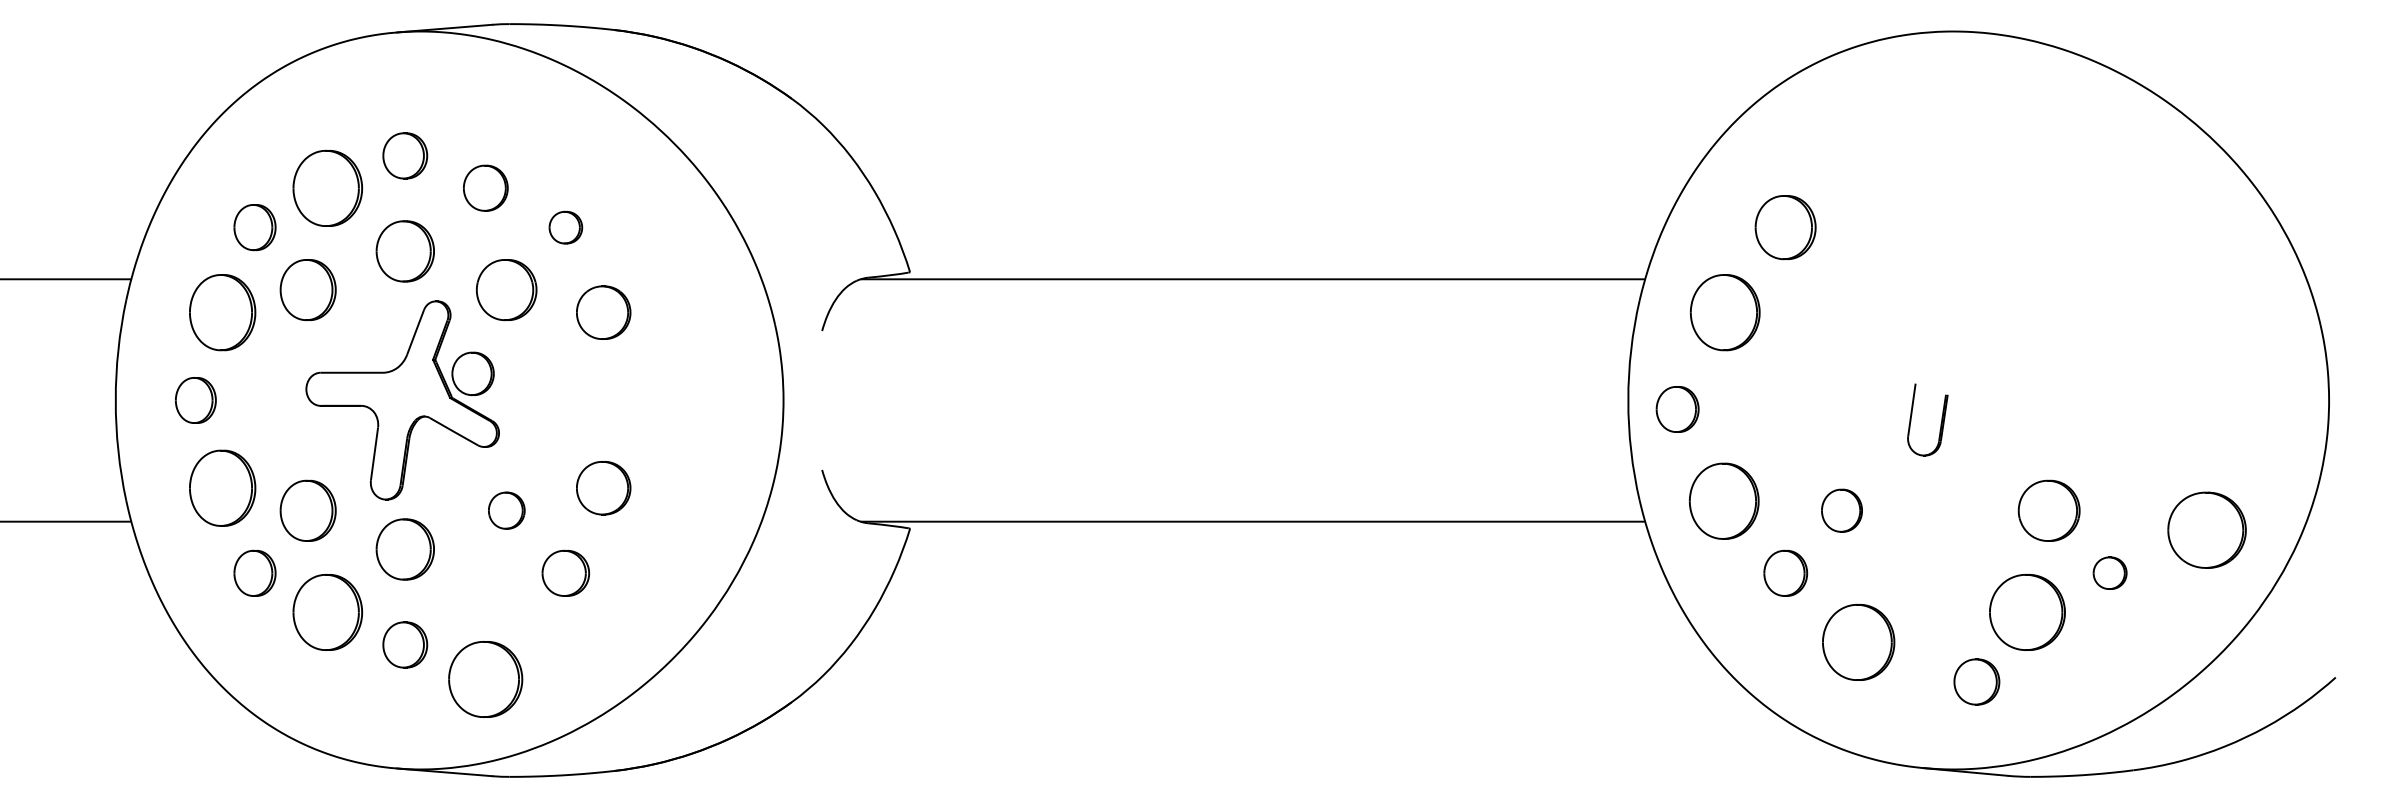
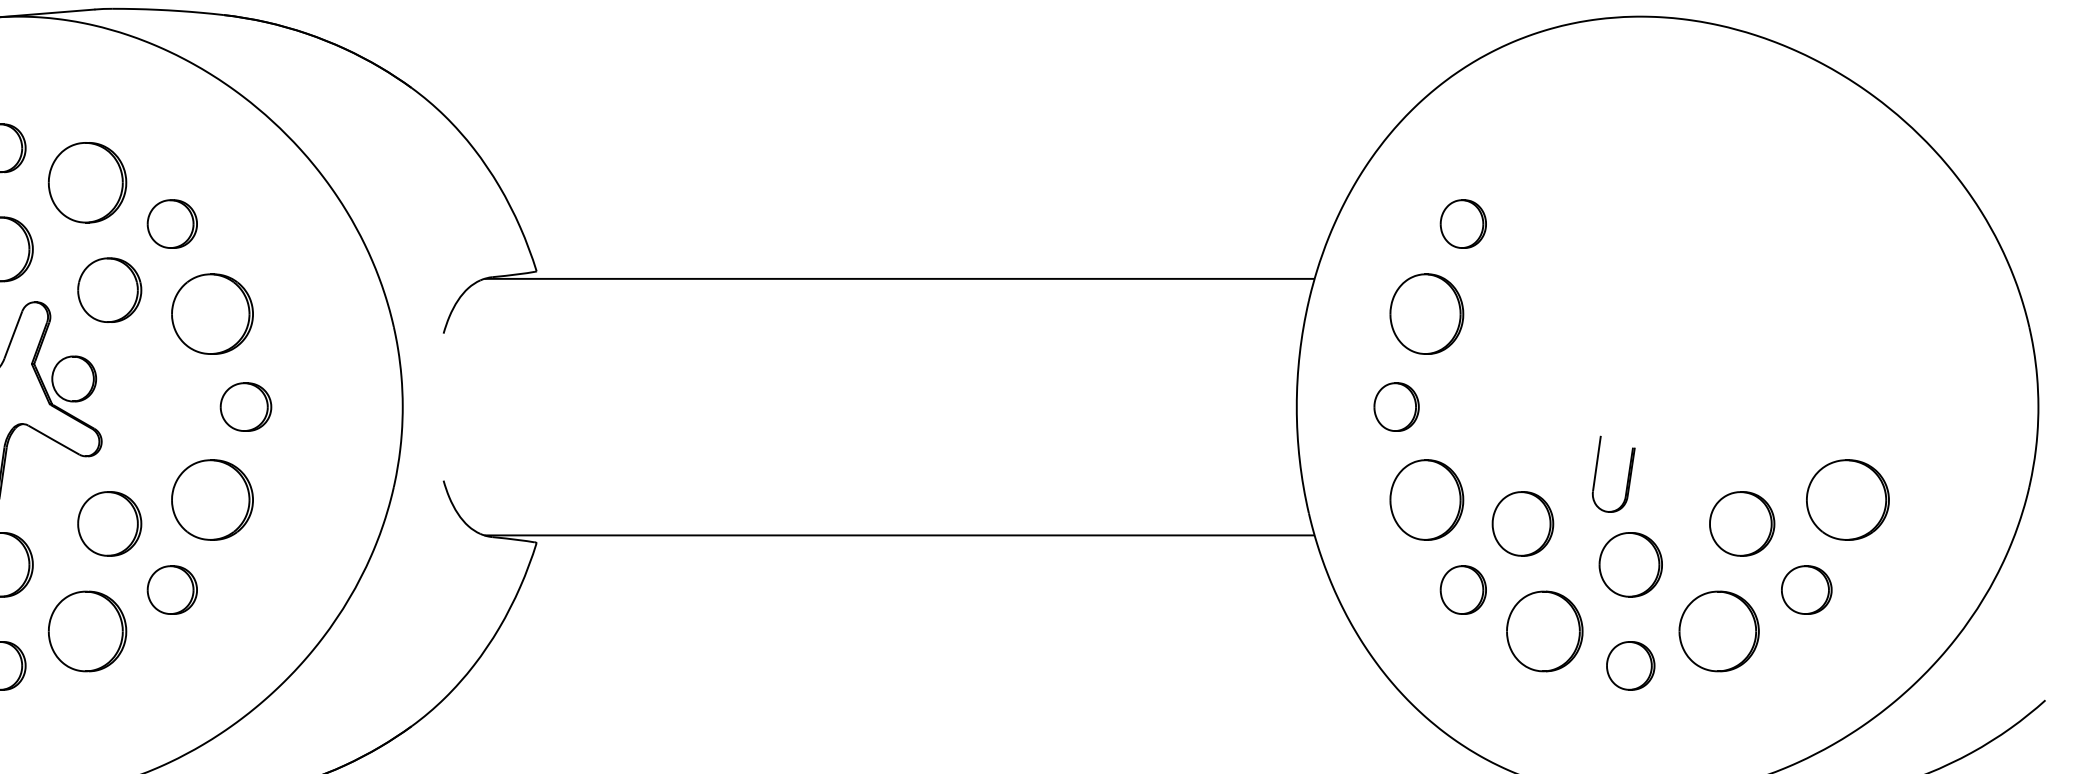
part: (485, 187) -> (87, 181), size x1.67
part: (565, 227) -> (172, 224), size x1.43
part: (1785, 227) -> (1463, 224), size x0.71
part: (603, 312) -> (212, 314), size x1.43
part: (1724, 312) -> (1426, 314), moved
part: (635, 400) -> (246, 407), added
part: (1677, 409) -> (1396, 407), moved
part: (1940, 423) -> (1627, 478), moved
part: (603, 487) -> (212, 499), size x1.43
part: (1723, 500) -> (1426, 499), moved
part: (506, 510) -> (109, 523), size x1.67
part: (1841, 510) -> (1522, 523), size x1.43
part: (2206, 529) -> (1847, 499), moved
part: (1943, 549) -> (1630, 564), added
part: (2109, 572) -> (1806, 589), size x1.43
part: (1858, 642) -> (1544, 631), moved
part: (485, 679) -> (87, 631), moved
part: (1976, 681) -> (1630, 665), moved

